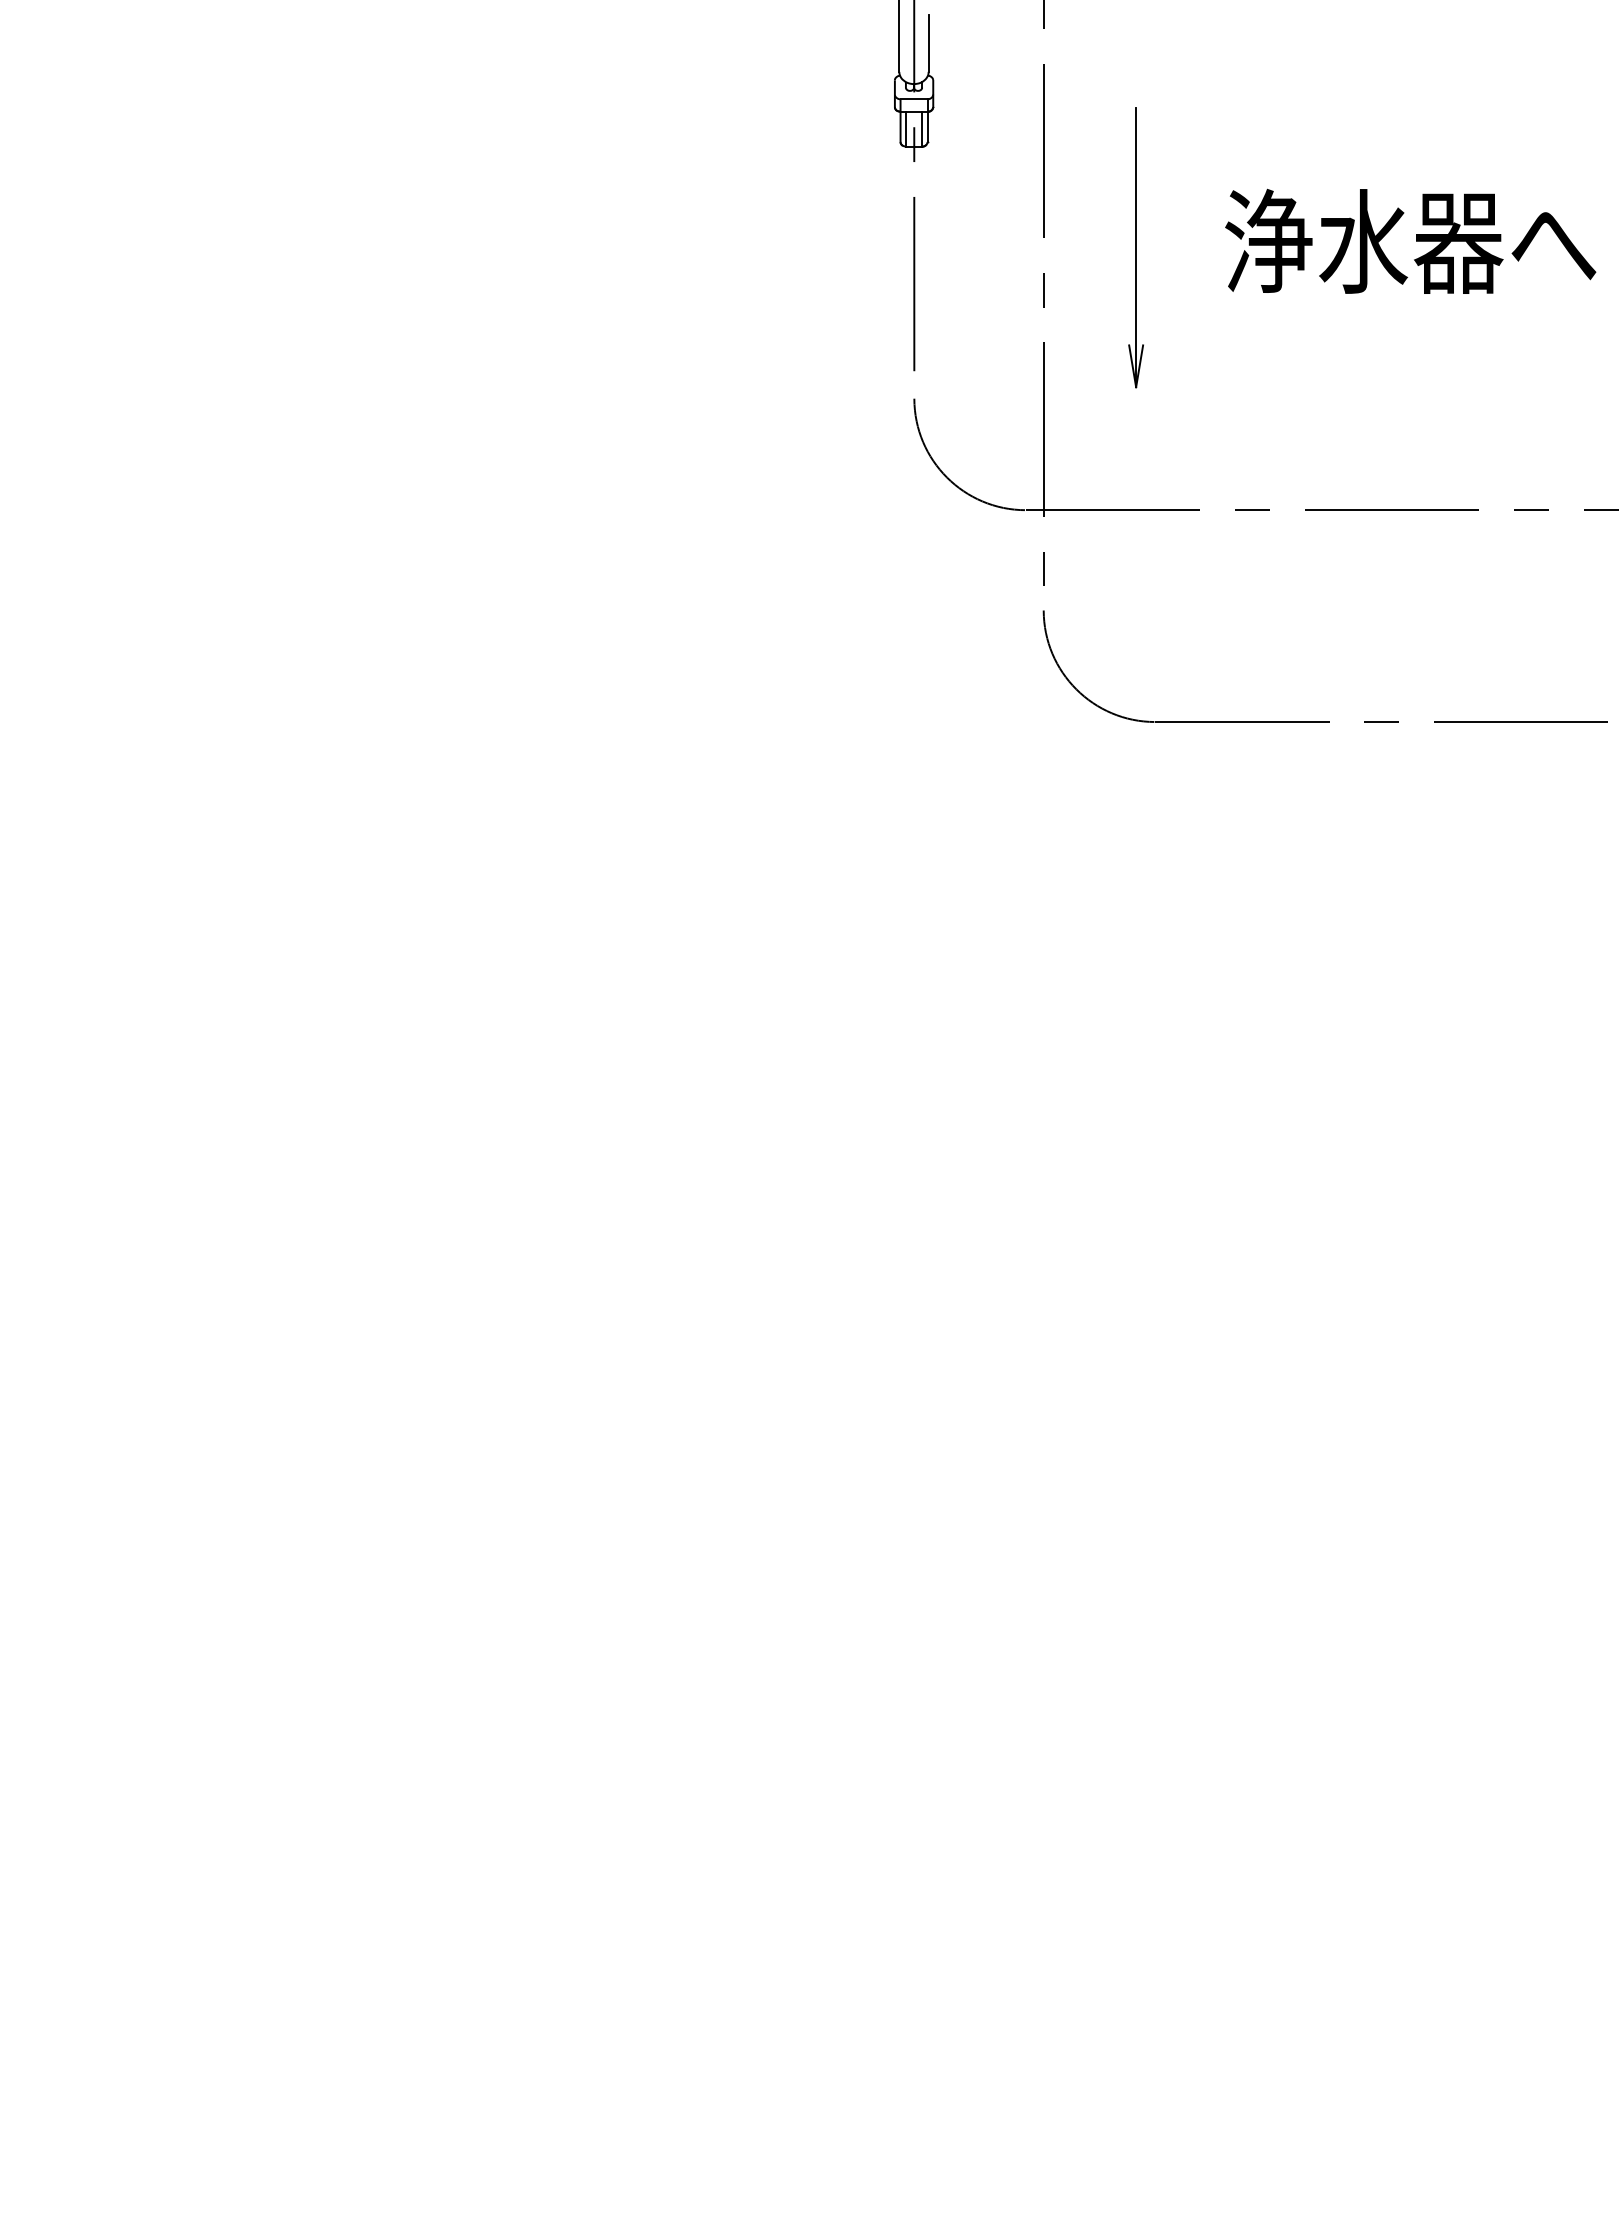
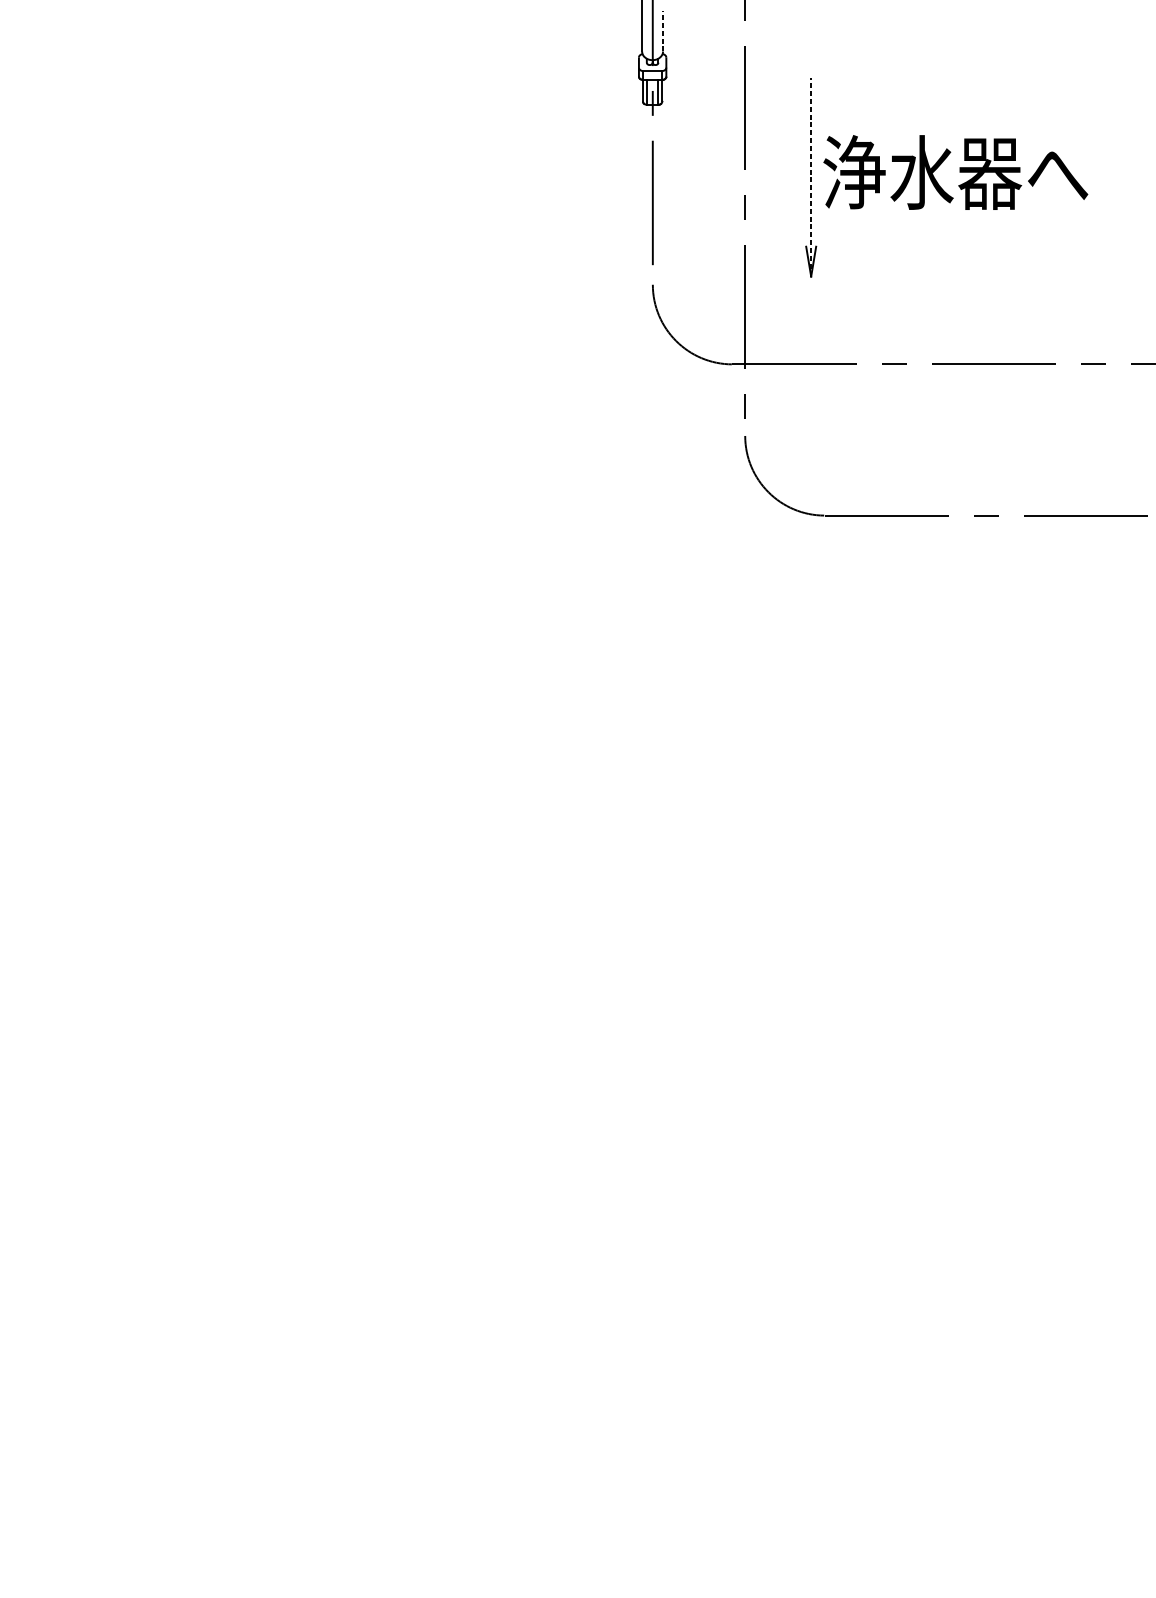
line: (928, 43) -> (662, 31), solid -> dashed
text: (1410, 240) -> (955, 171), moved
line: (1136, 247) -> (811, 176), solid -> dashed

